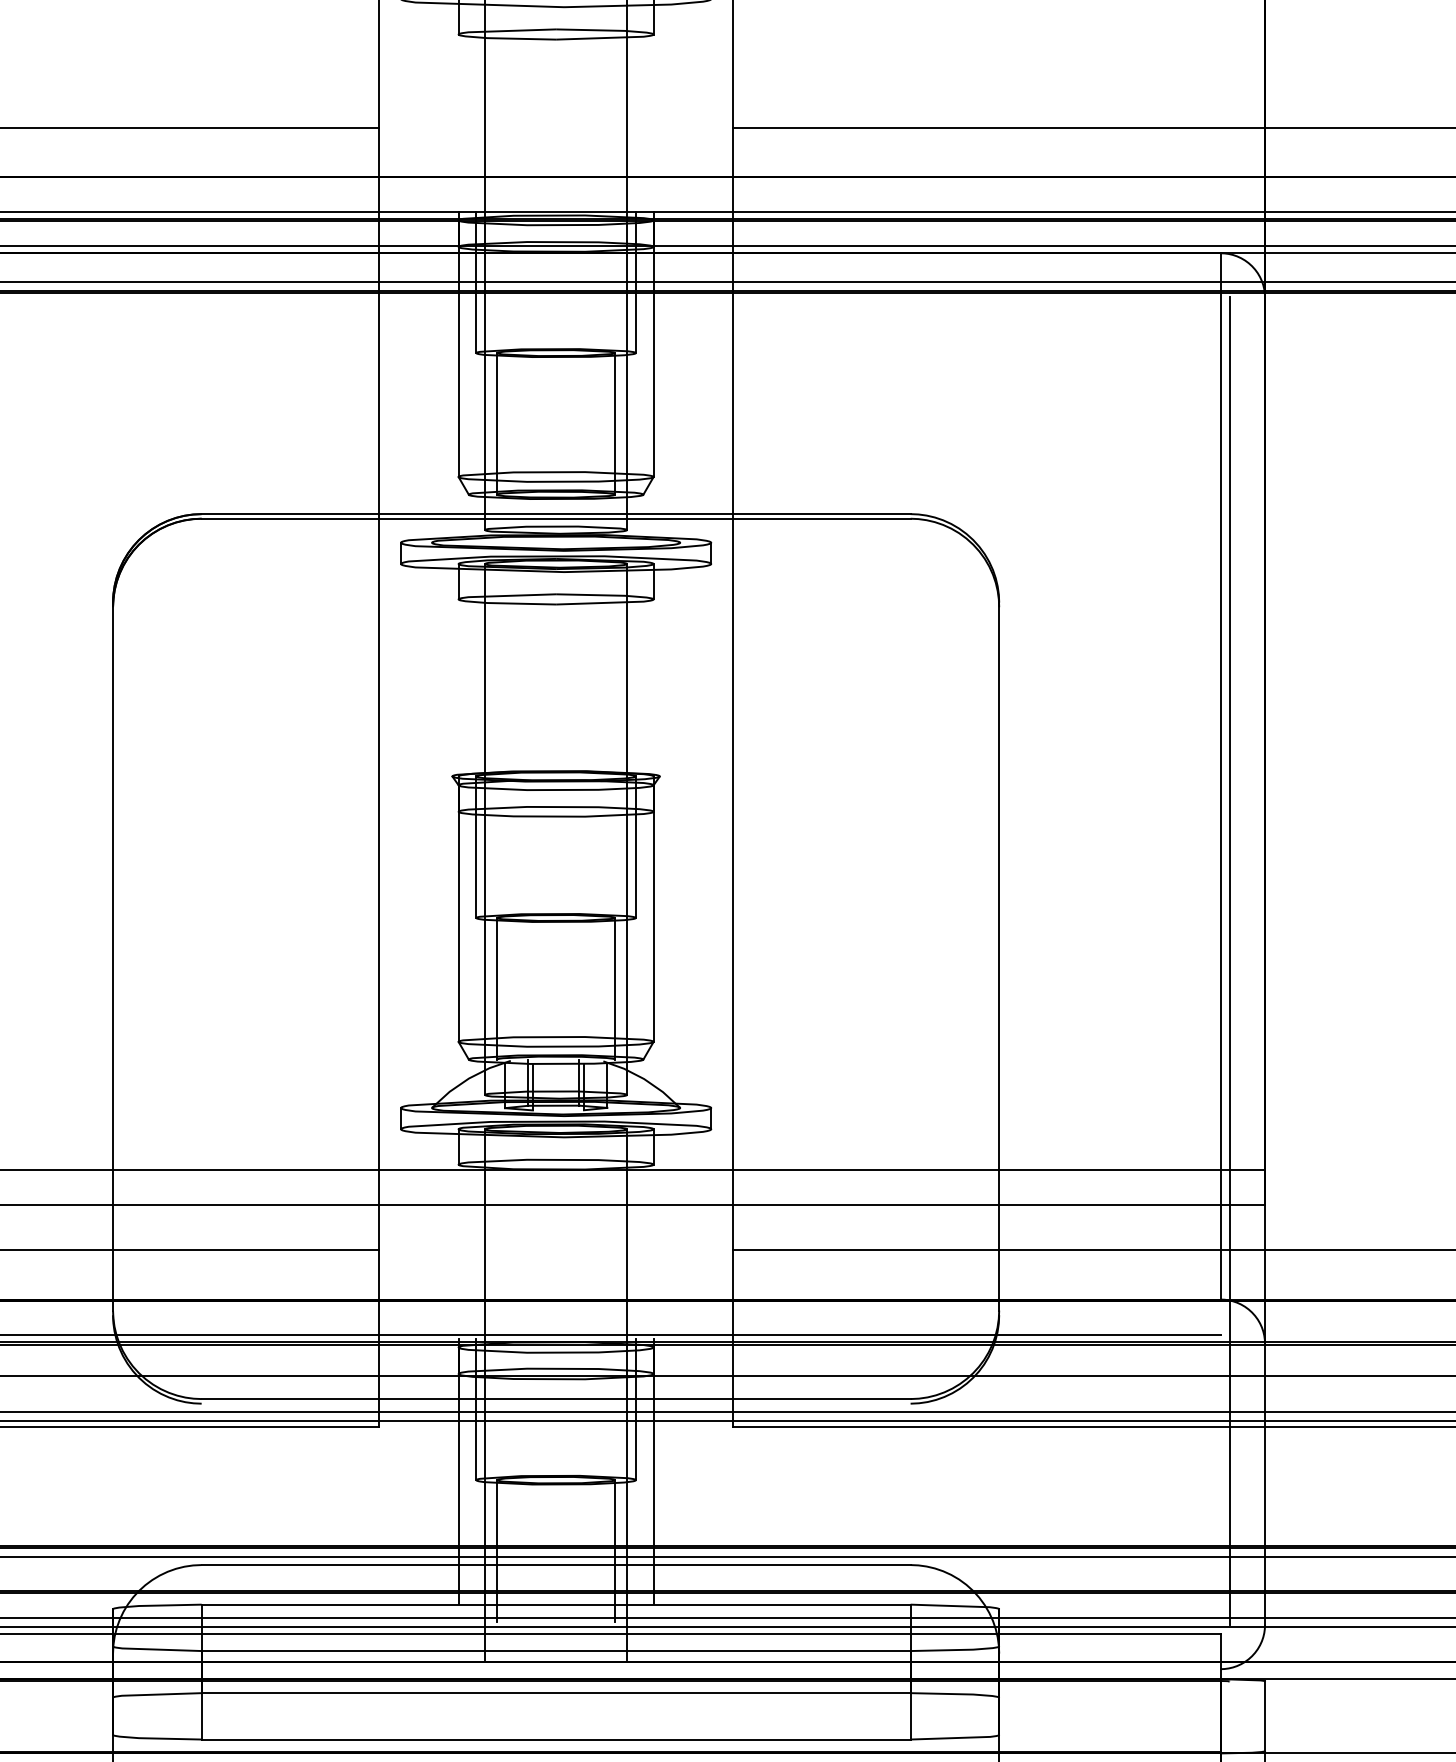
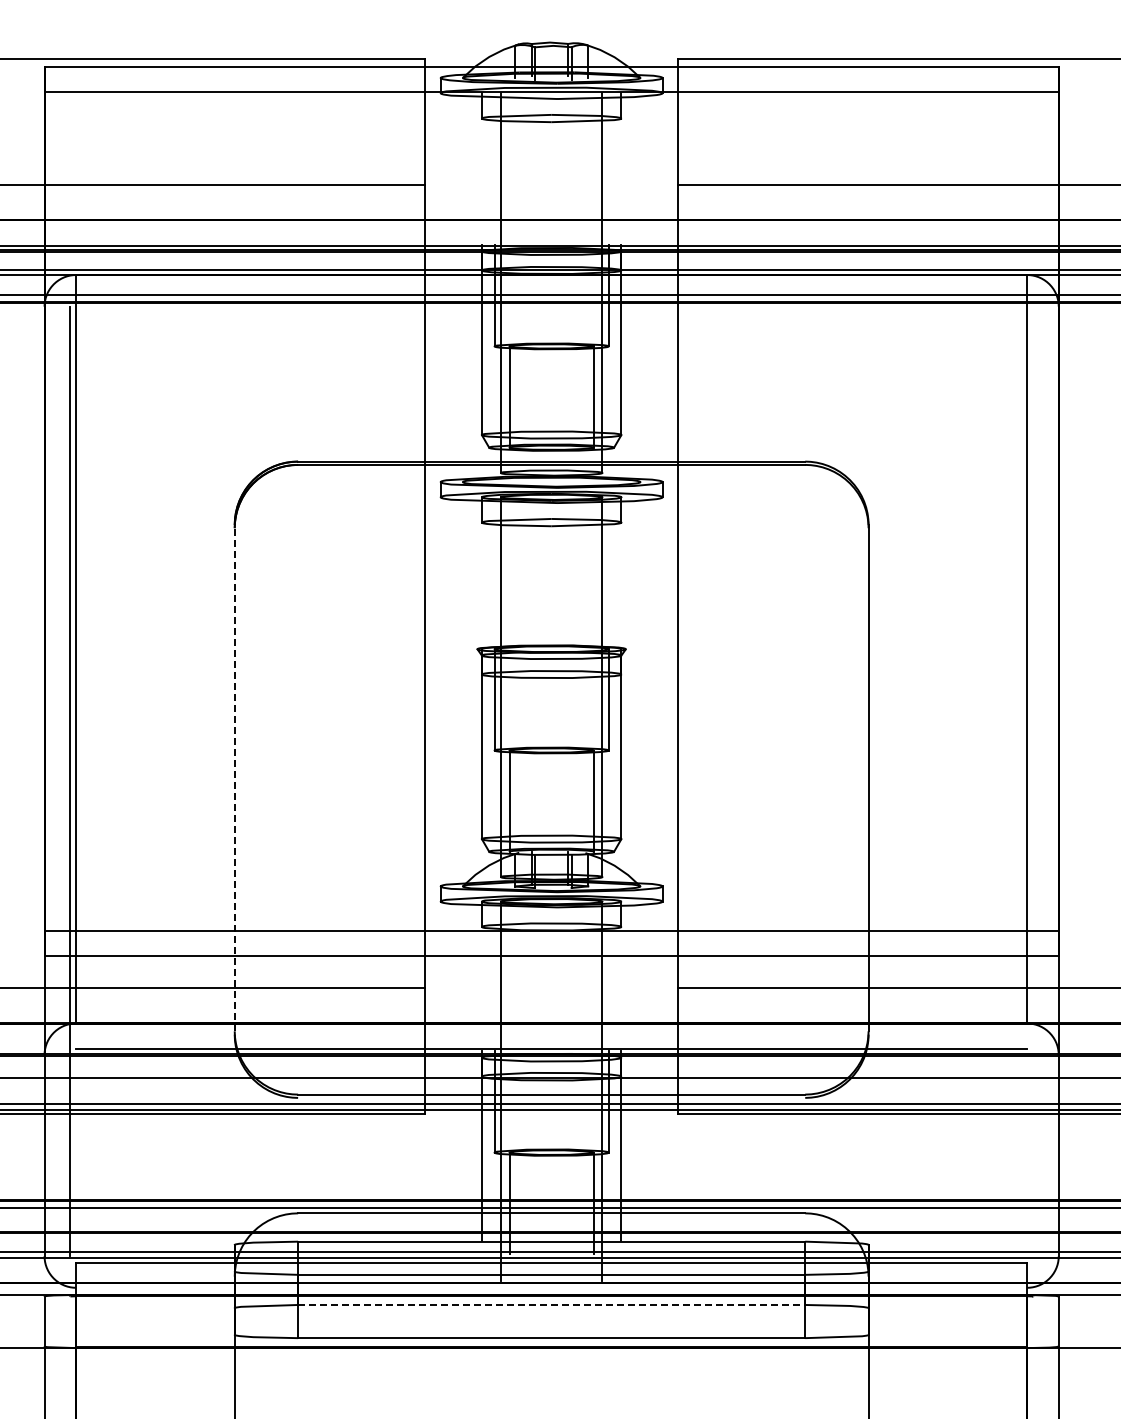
line: (112, 955) -> (234, 777), solid -> dashed
line: (1229, 961) -> (1033, 781), removed
line: (555, 1692) -> (551, 1304), solid -> dashed

